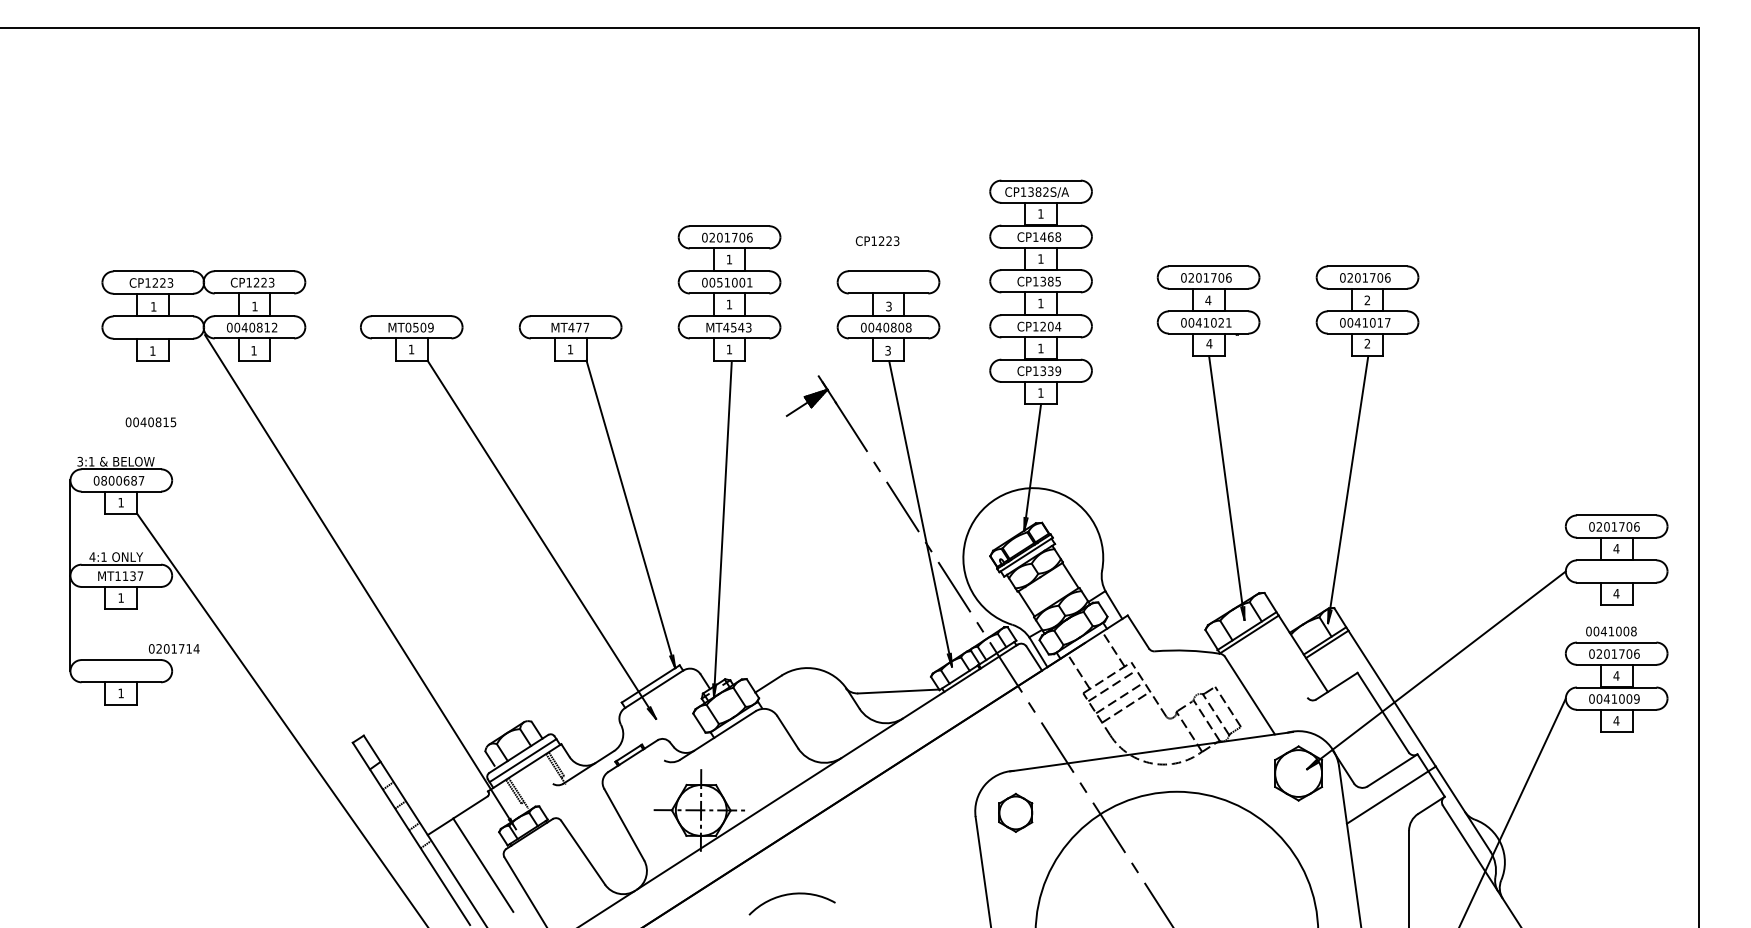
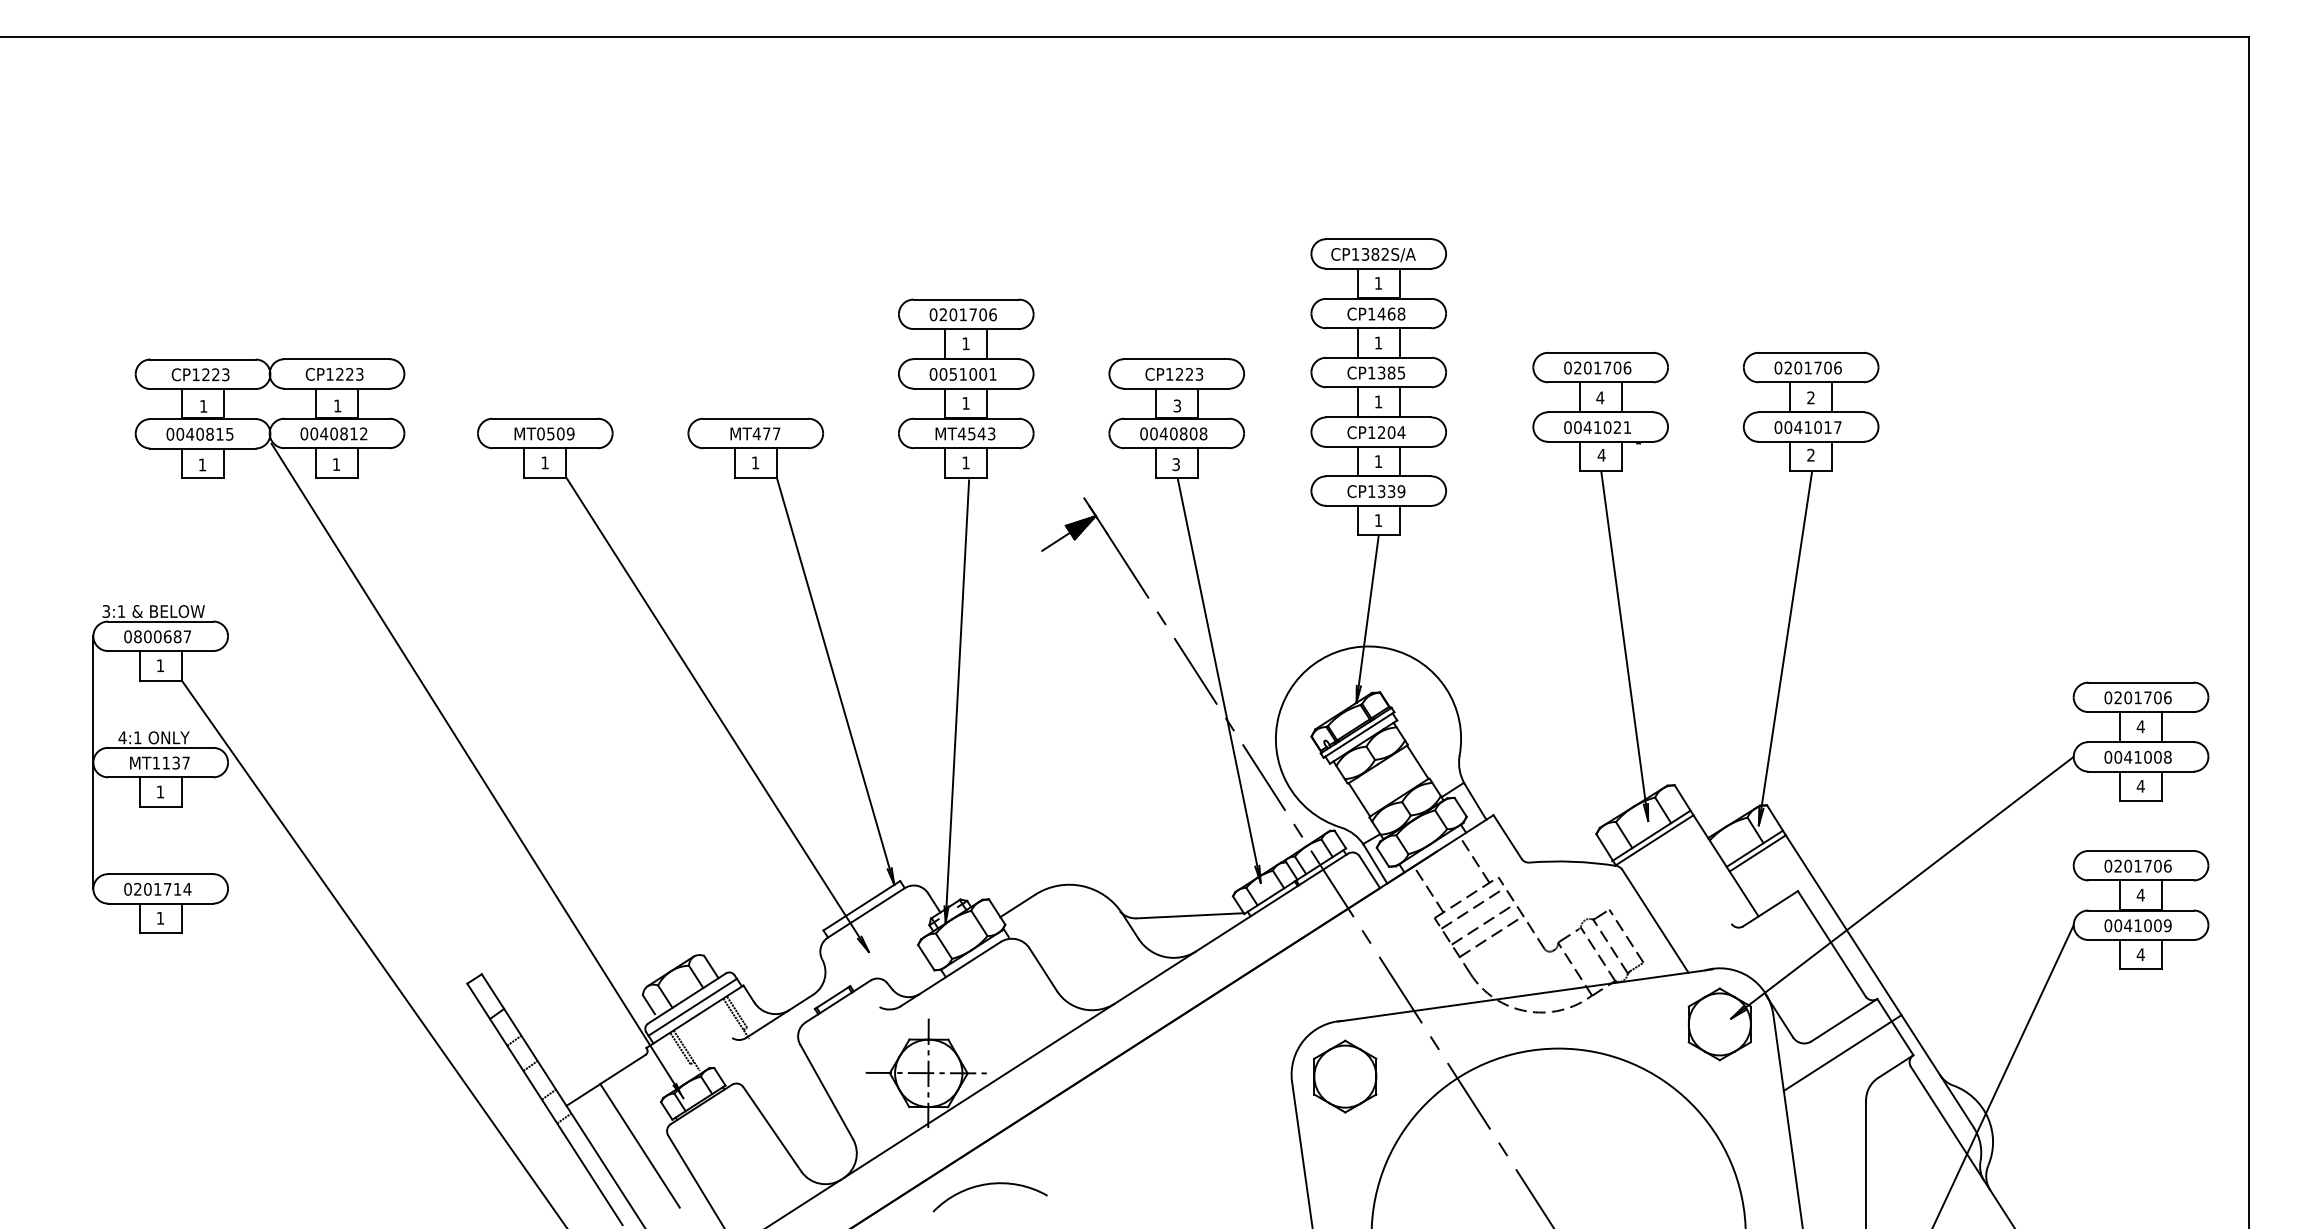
text: (877, 241) -> (1174, 374), moved
text: (150, 421) -> (199, 433), moved
text: (1610, 630) -> (2137, 756), moved
text: (174, 648) -> (157, 888), moved
part: (1015, 812) -> (1345, 1076), size x1.43
arc: (790, 895) -> (987, 1185), moved

